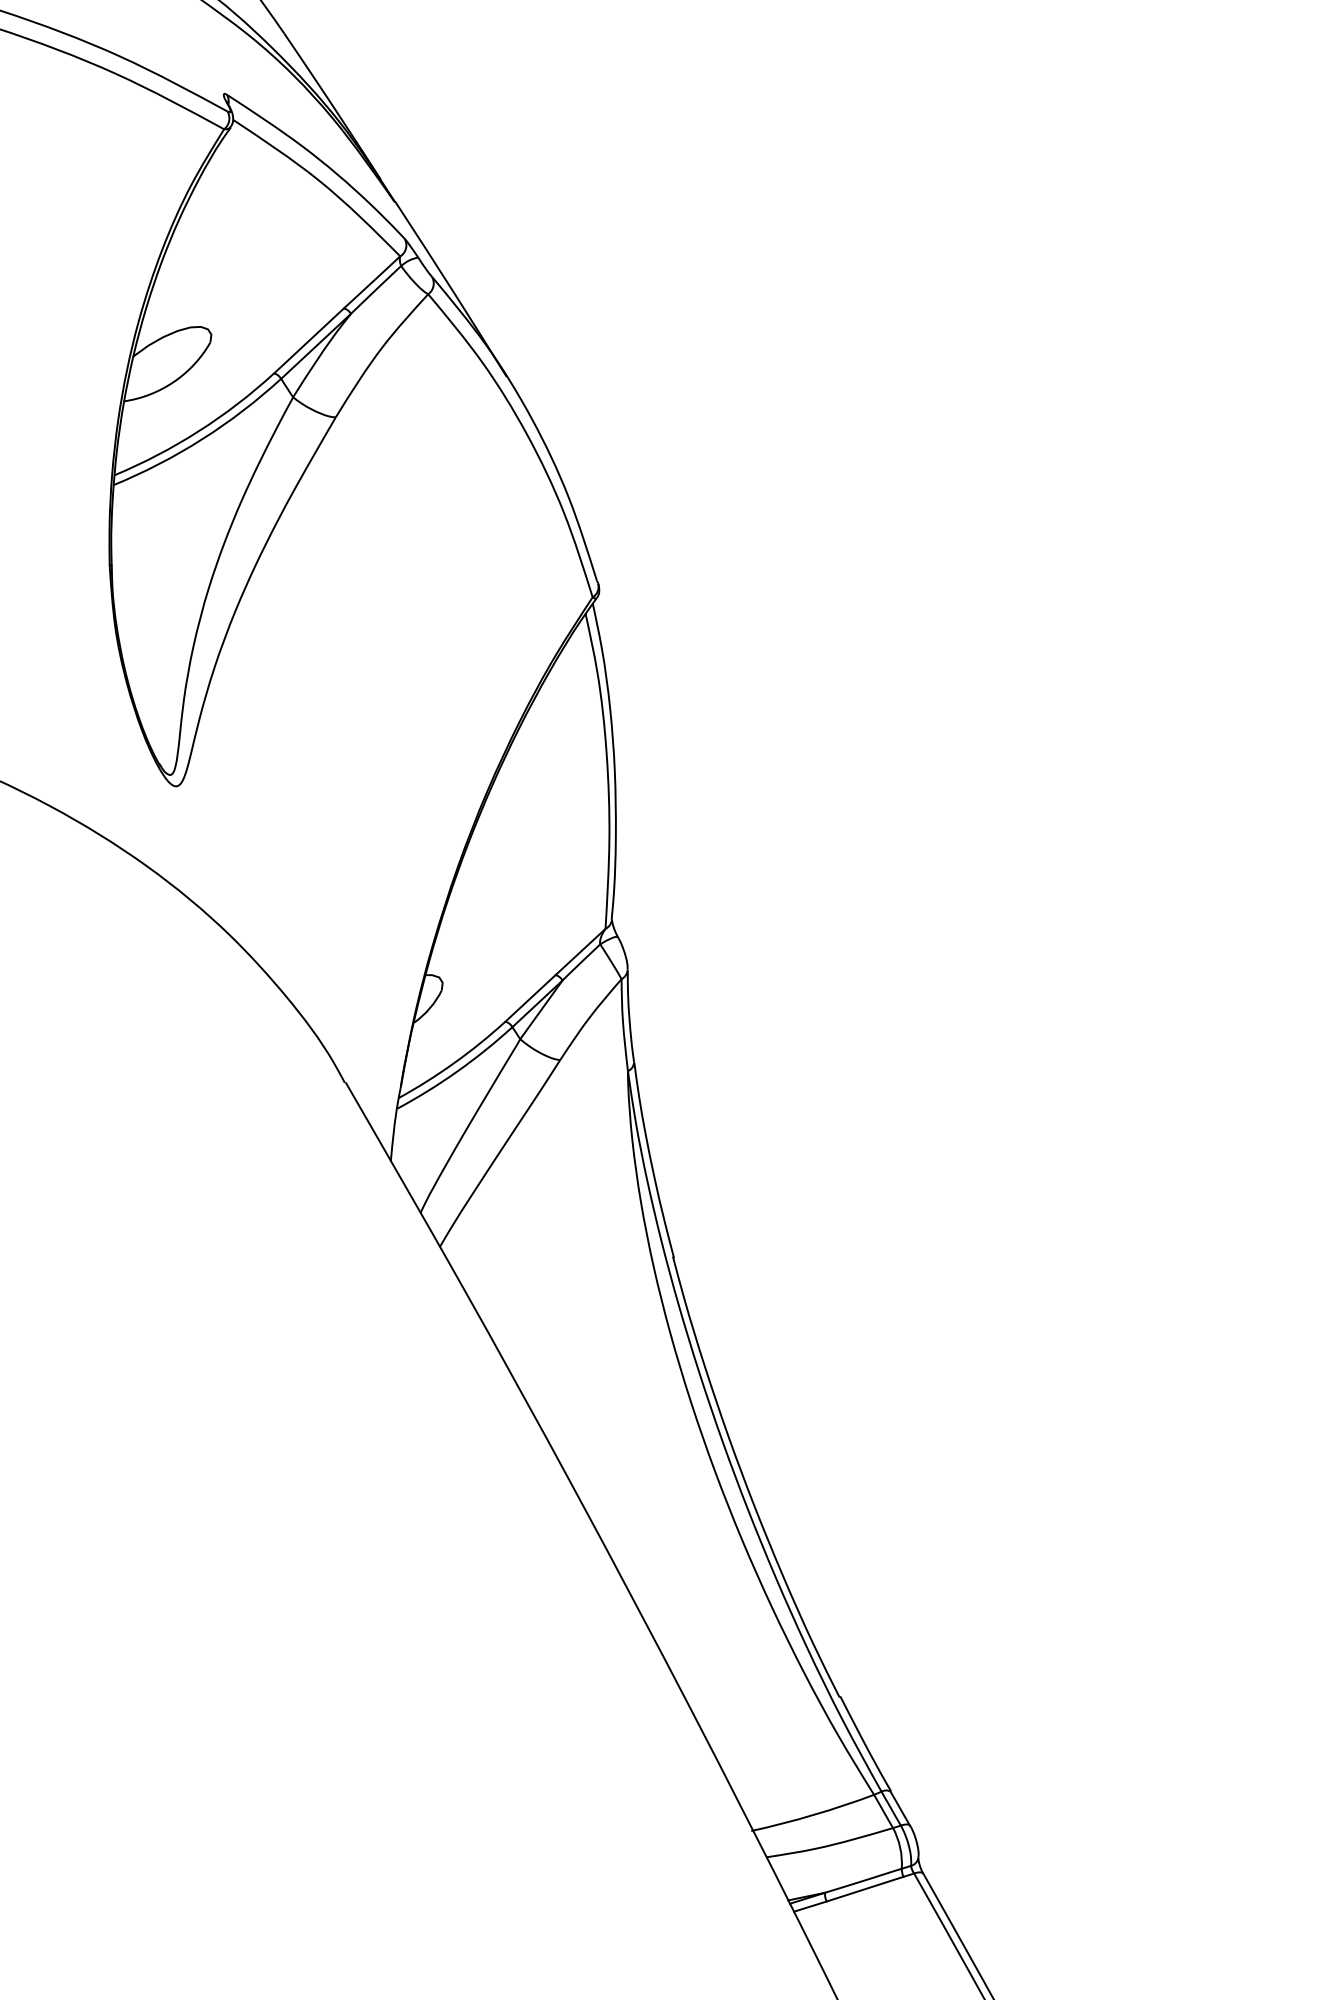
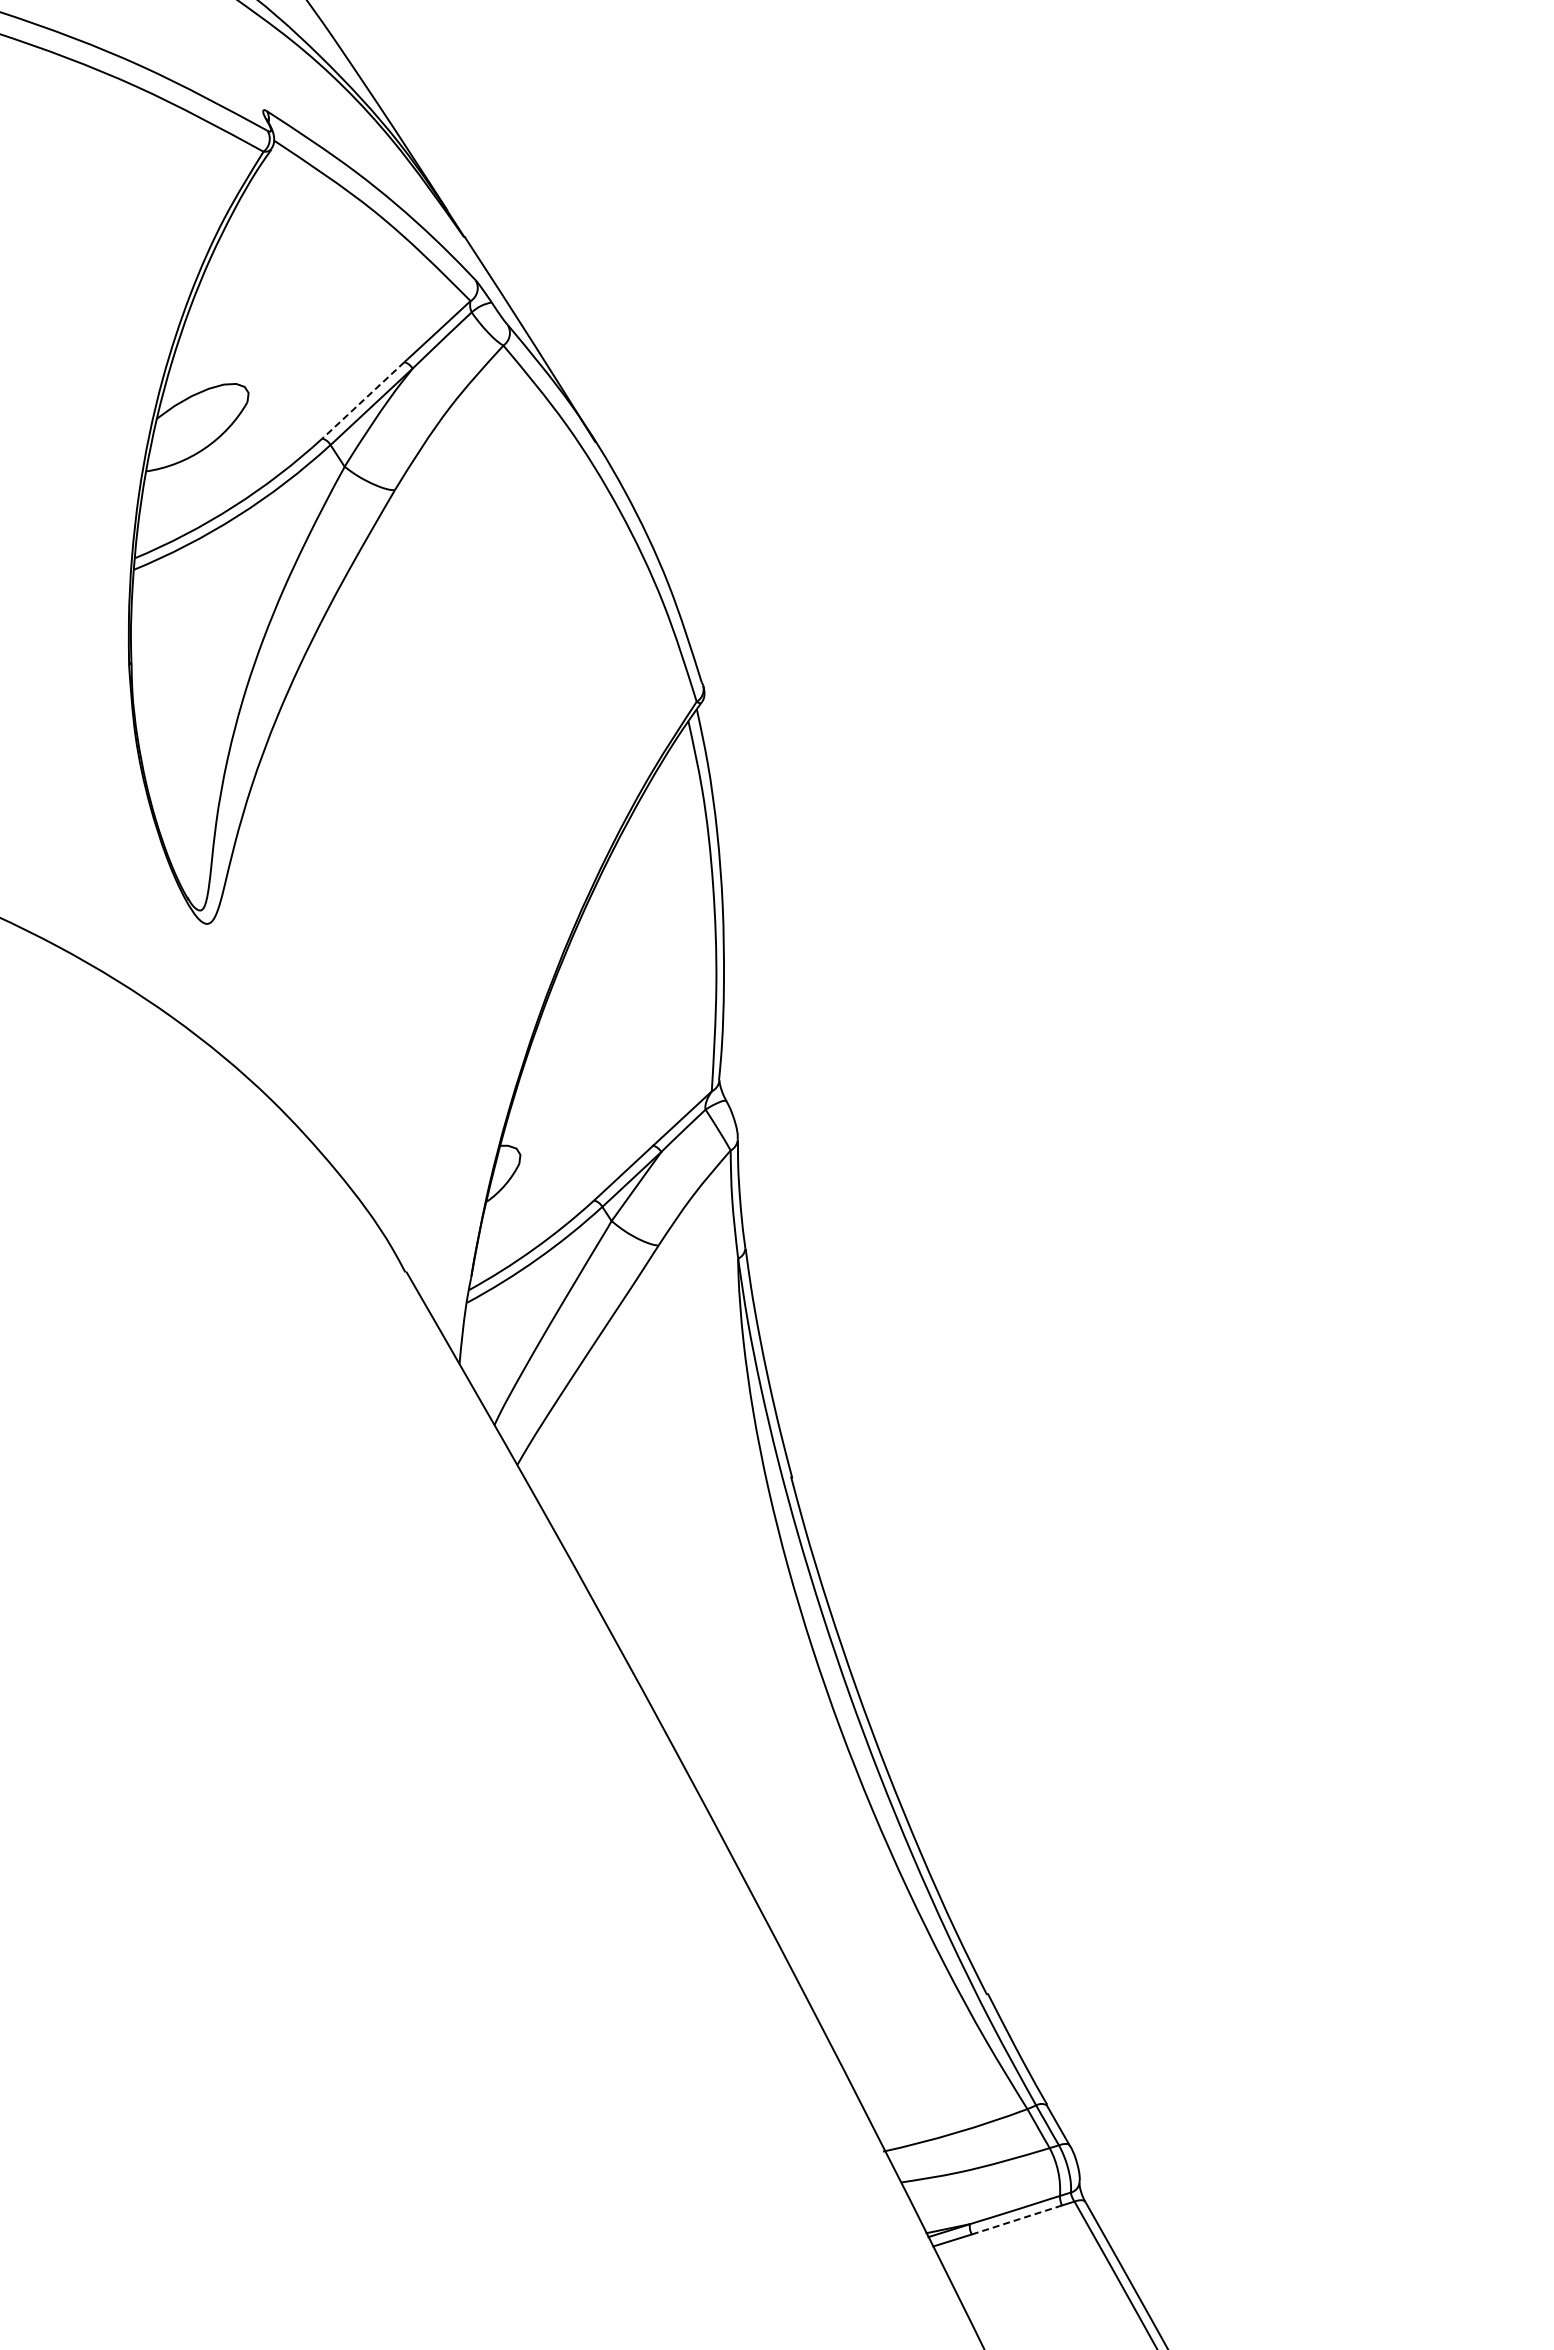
line: (309, 340) -> (363, 400), solid -> dashed
line: (865, 1888) -> (1017, 2219), solid -> dashed

